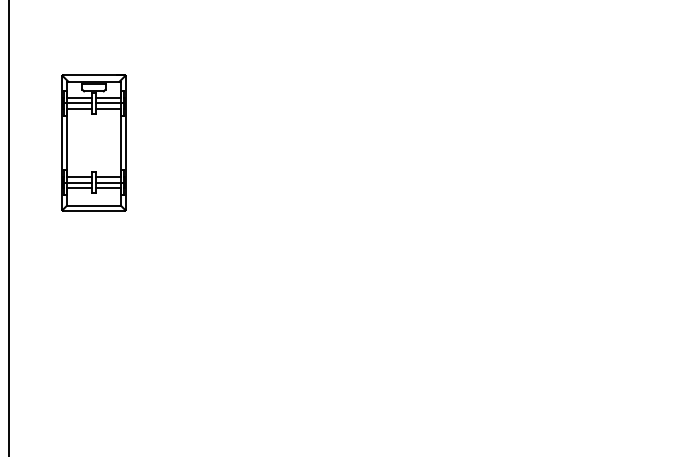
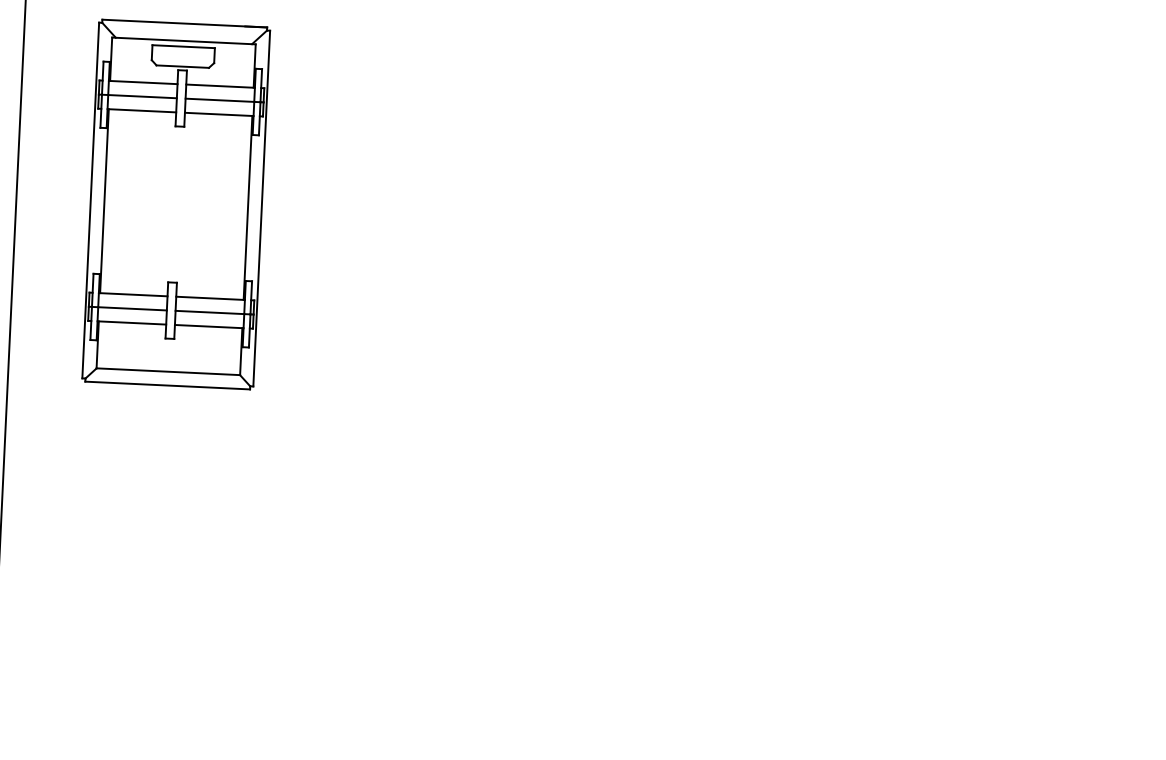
part: (93, 142) -> (175, 203), size x1.43

